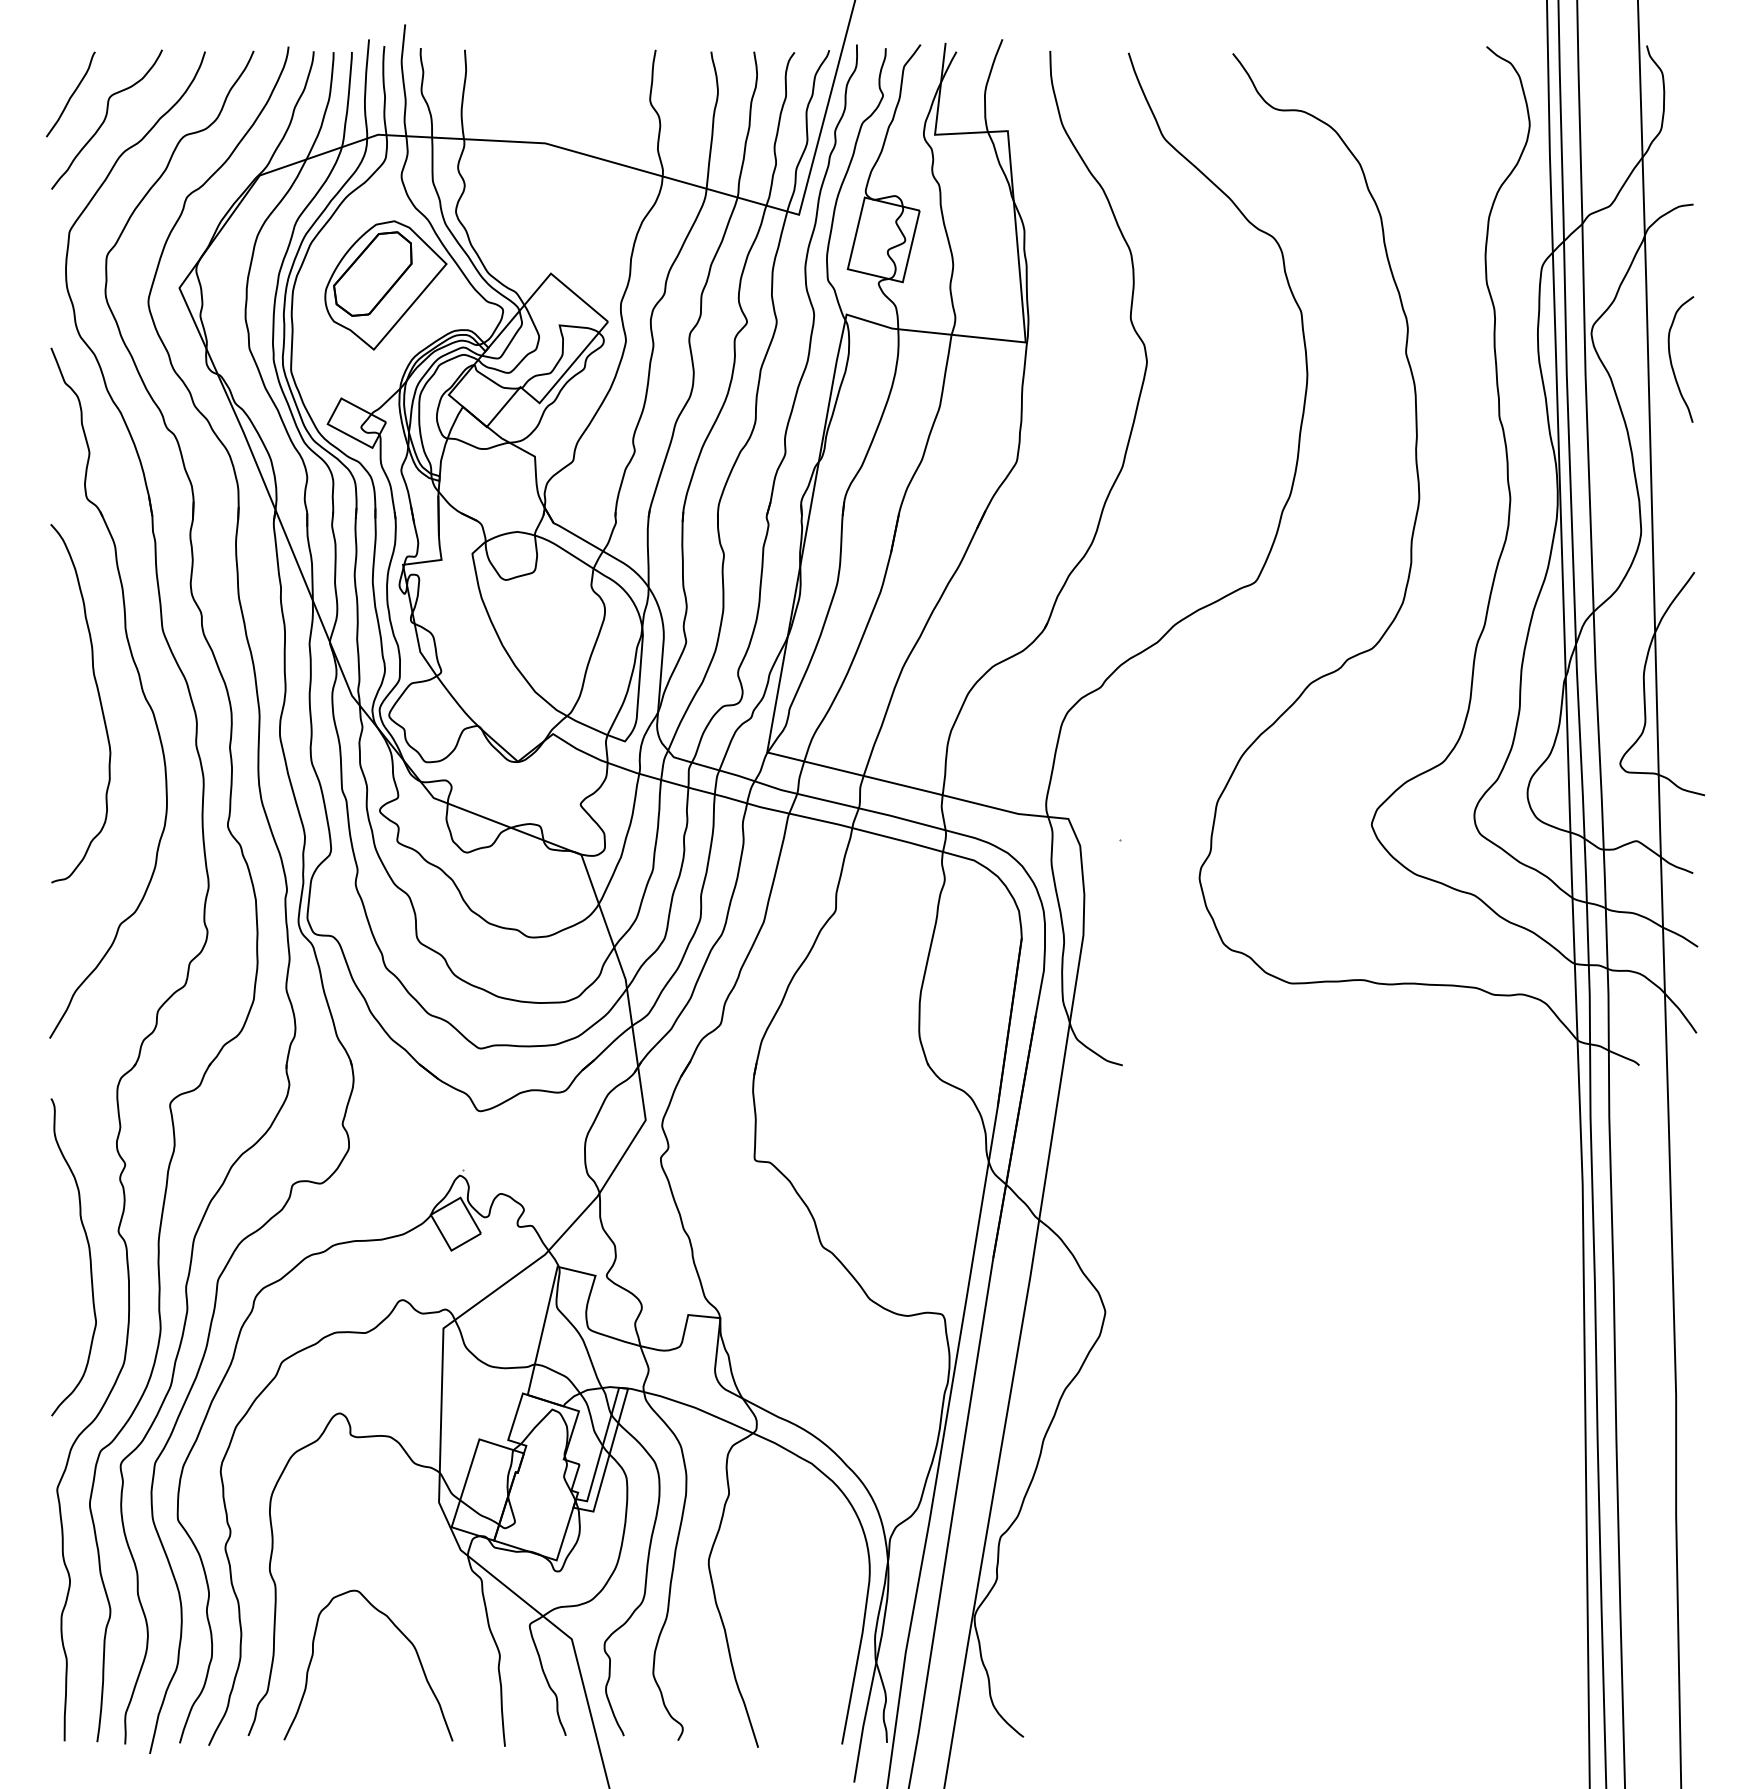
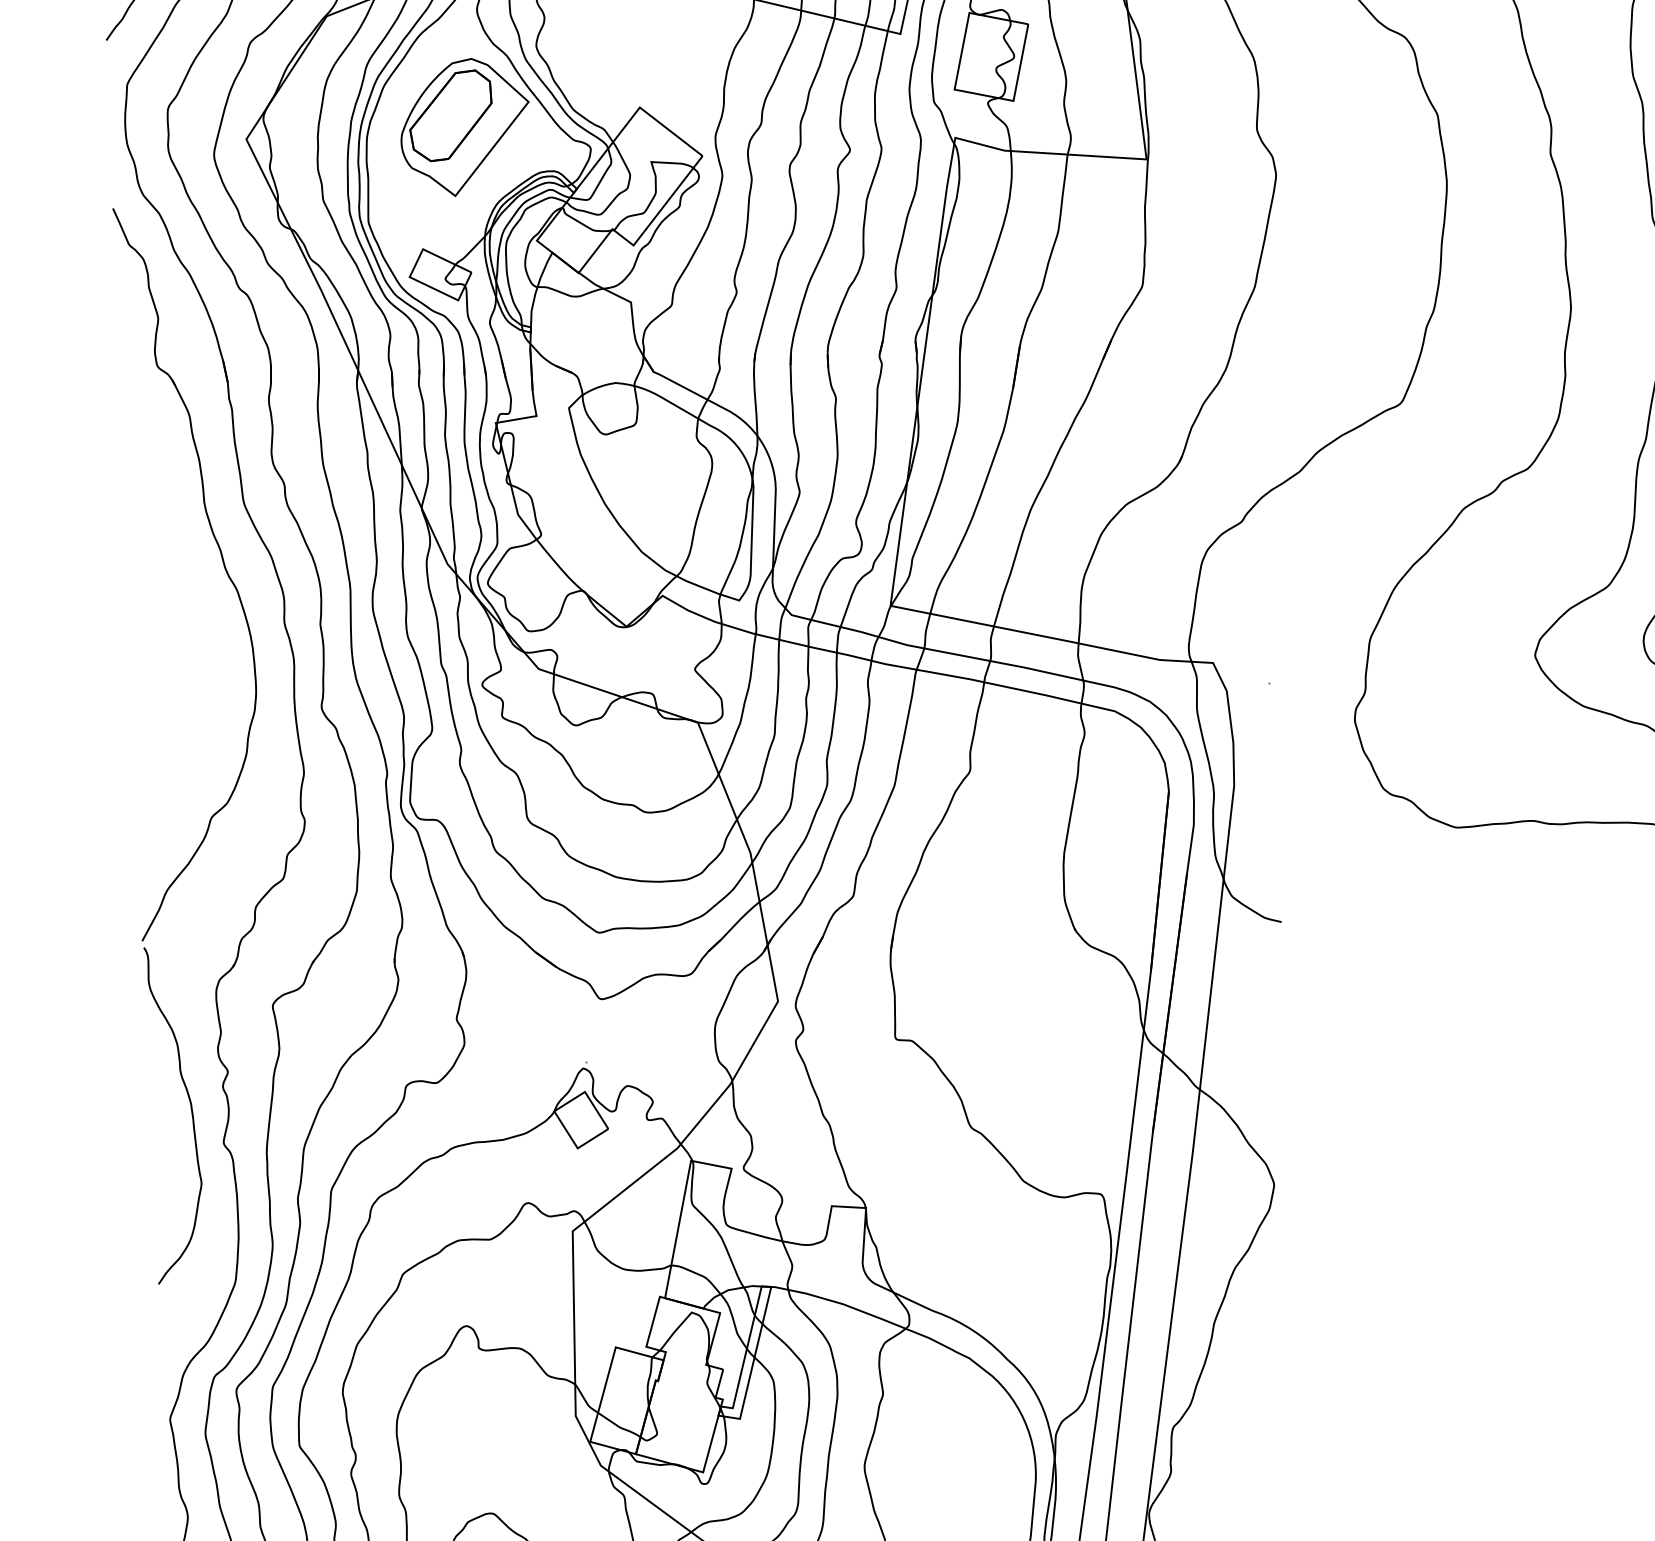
curve: (98, 697) -> (178, 577), removed
curve: (89, 1257) -> (191, 1114), moved

